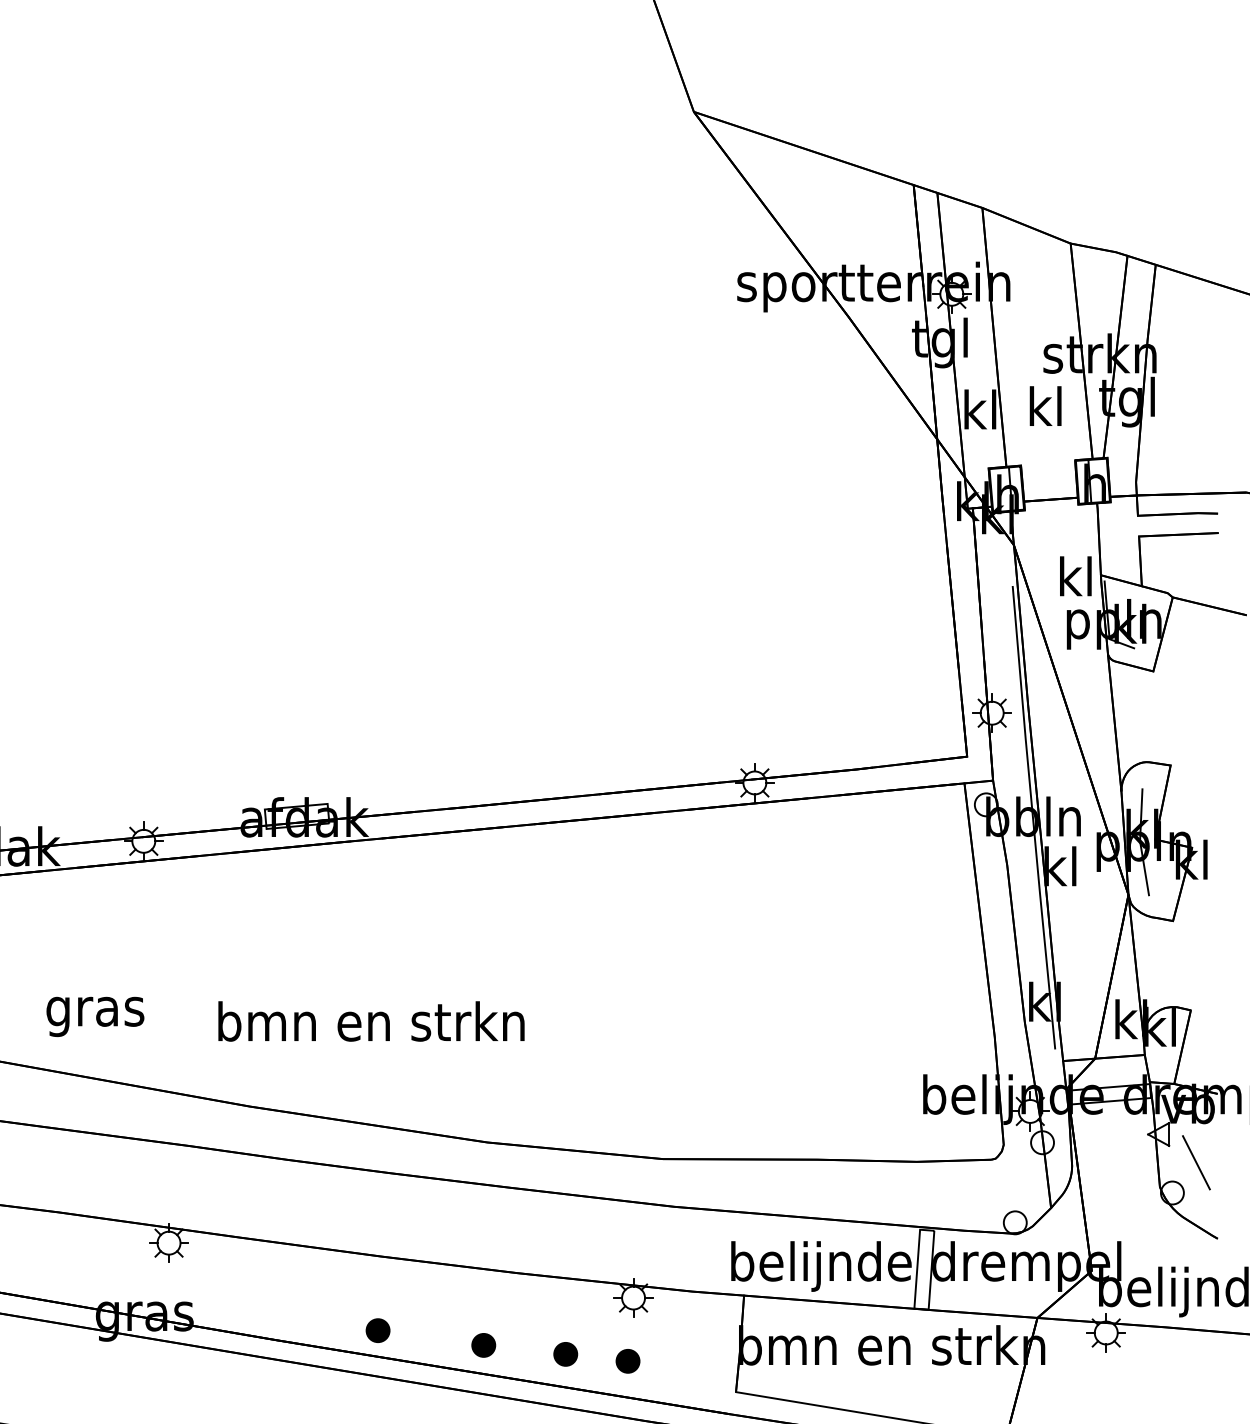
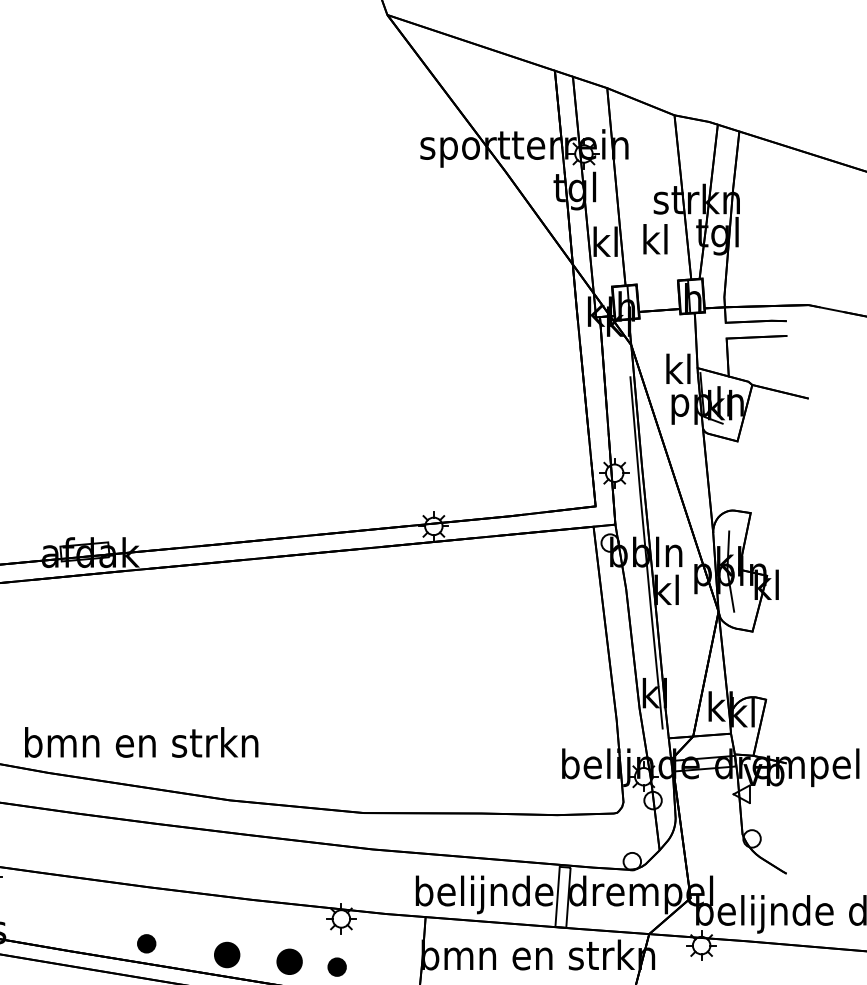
text: (371, 1021) -> (141, 742), moved
line: (1195, 1162) -> (769, 815), removed
part: (483, 1345) -> (227, 955), size x1.4
part: (565, 1354) -> (289, 961), size x1.4

